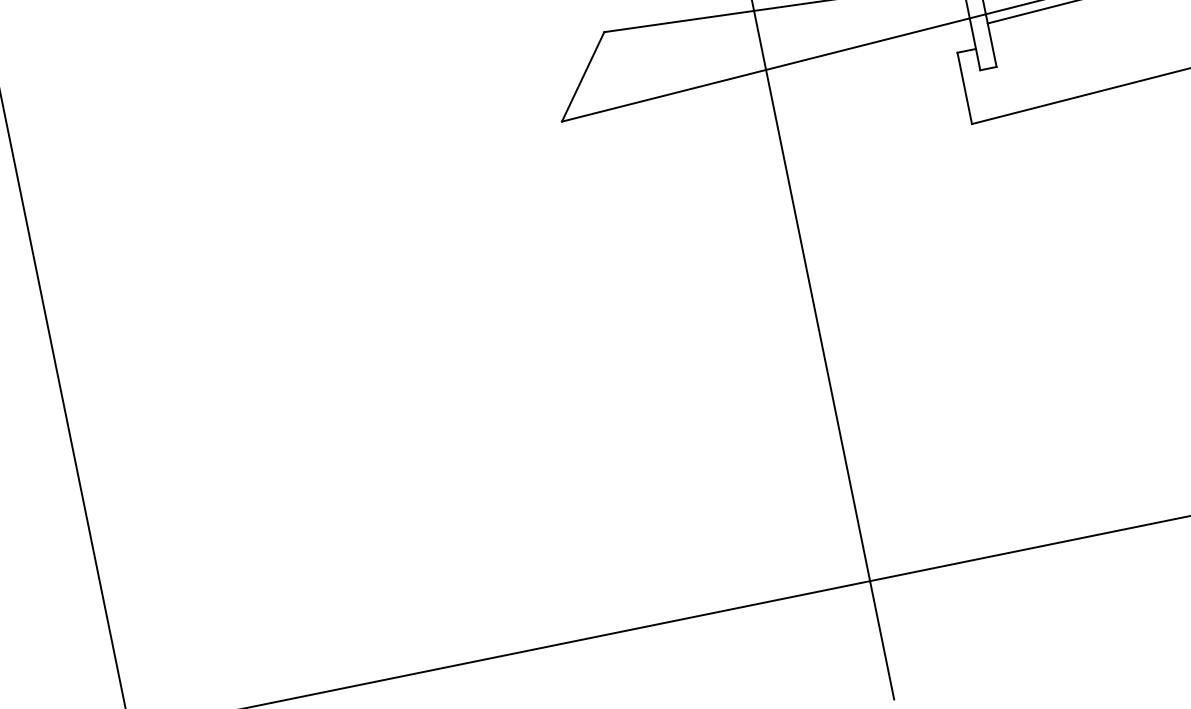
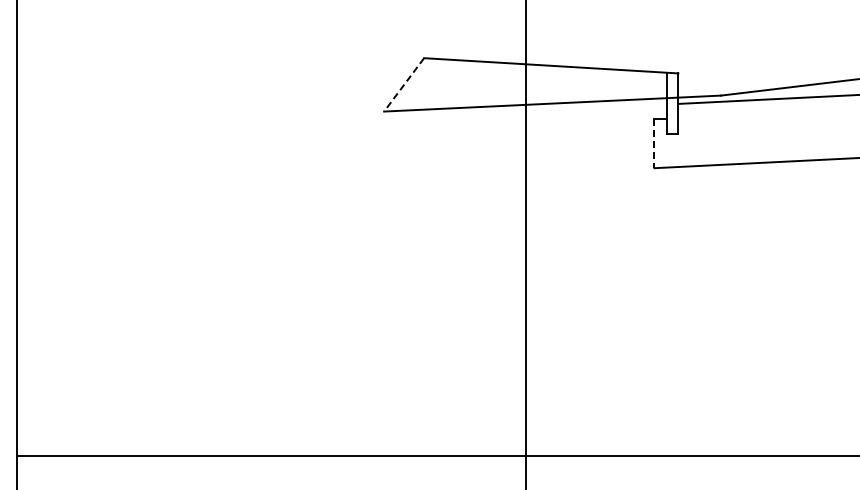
line: (582, 78) -> (403, 85), solid -> dashed
line: (964, 88) -> (654, 143), solid -> dashed

